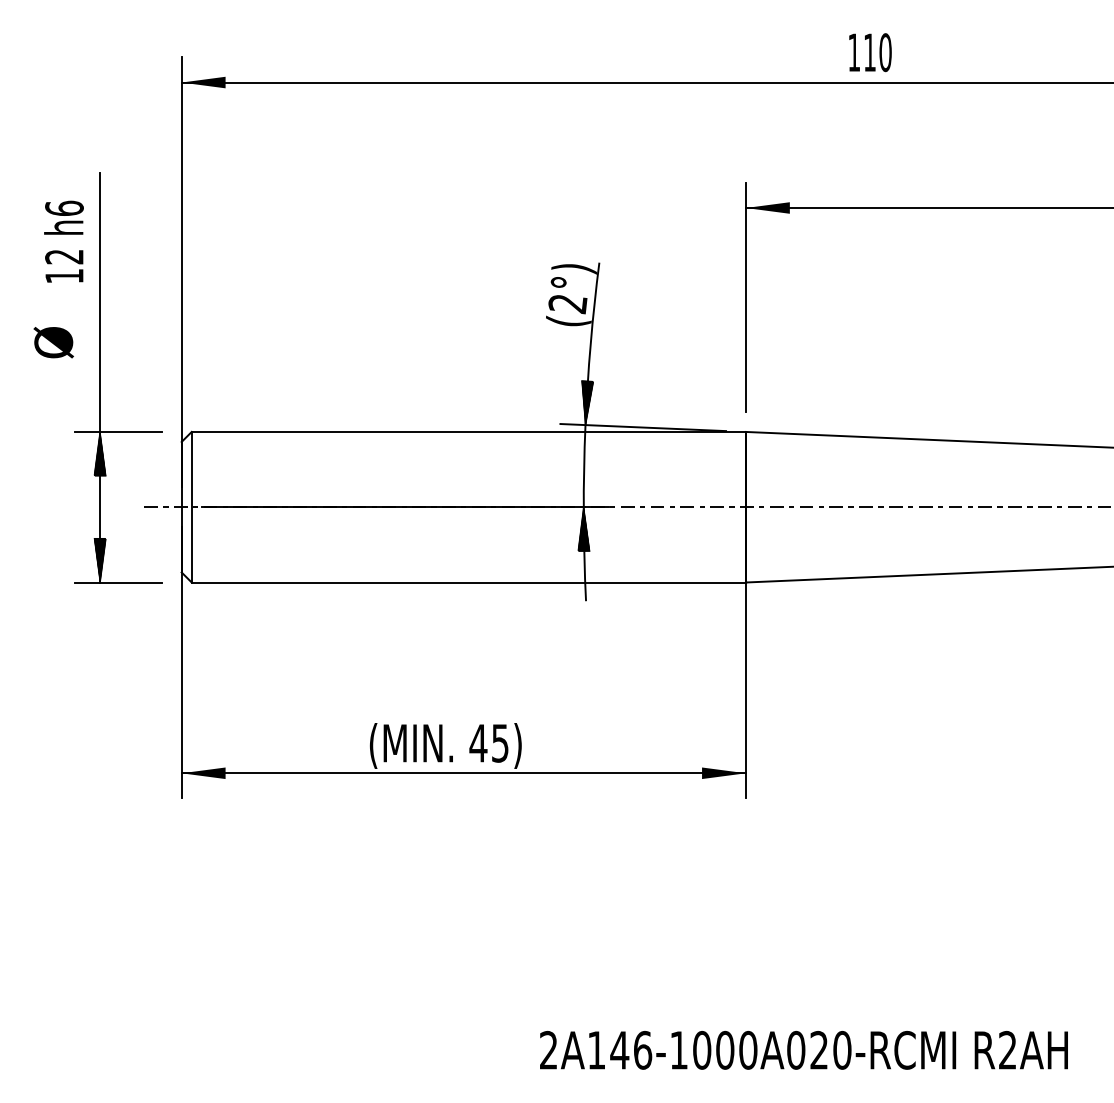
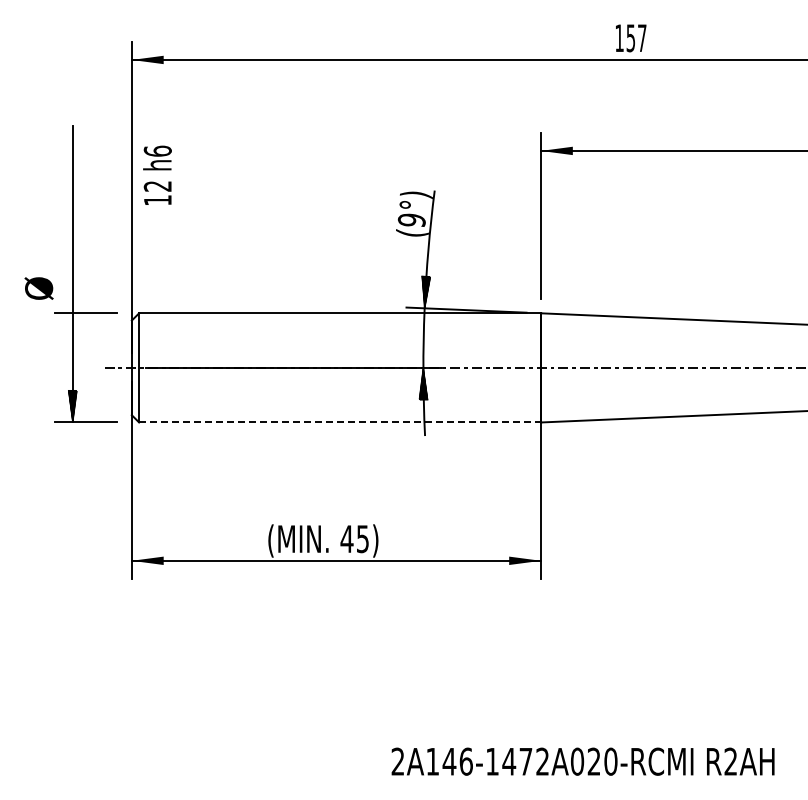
text: (877, 52) -> (636, 38), 110 -> 157
text: (63, 240) -> (157, 174), moved
text: (567, 303) -> (411, 220), (2°) -> (9°)
text: (52, 342) -> (38, 288), moved
hatch: (99, 454) -> (72, 329), removed
line: (469, 582) -> (340, 422), solid -> dashed
text: (724, 1050) -> (525, 761), 2A146-1000A020-RCMI -> 2A146-1472A020-RCMI

